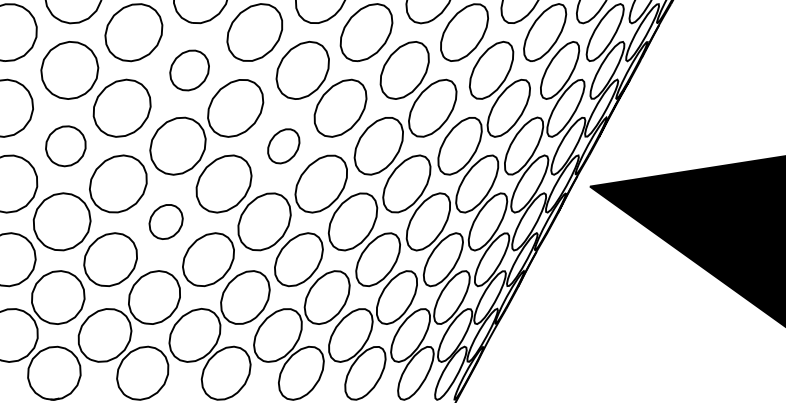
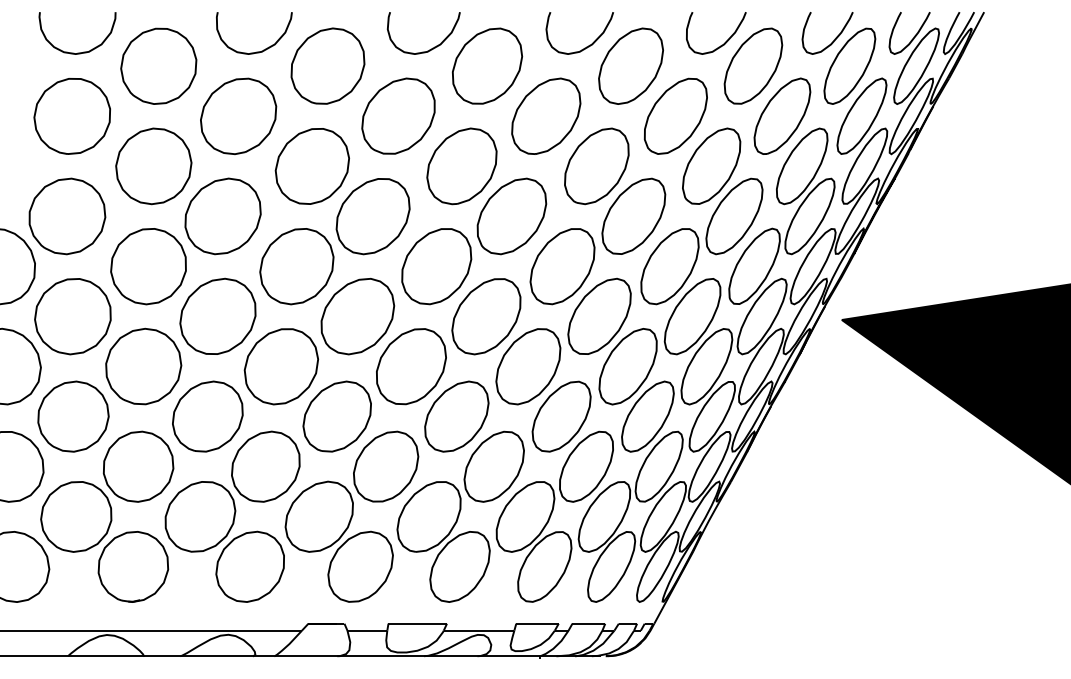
part: (189, 70) -> (311, 166), size x1.43
part: (65, 146) -> (148, 266), size x1.43
part: (283, 146) -> (436, 266), size x1.67
part: (165, 221) -> (280, 366), size x1.67

